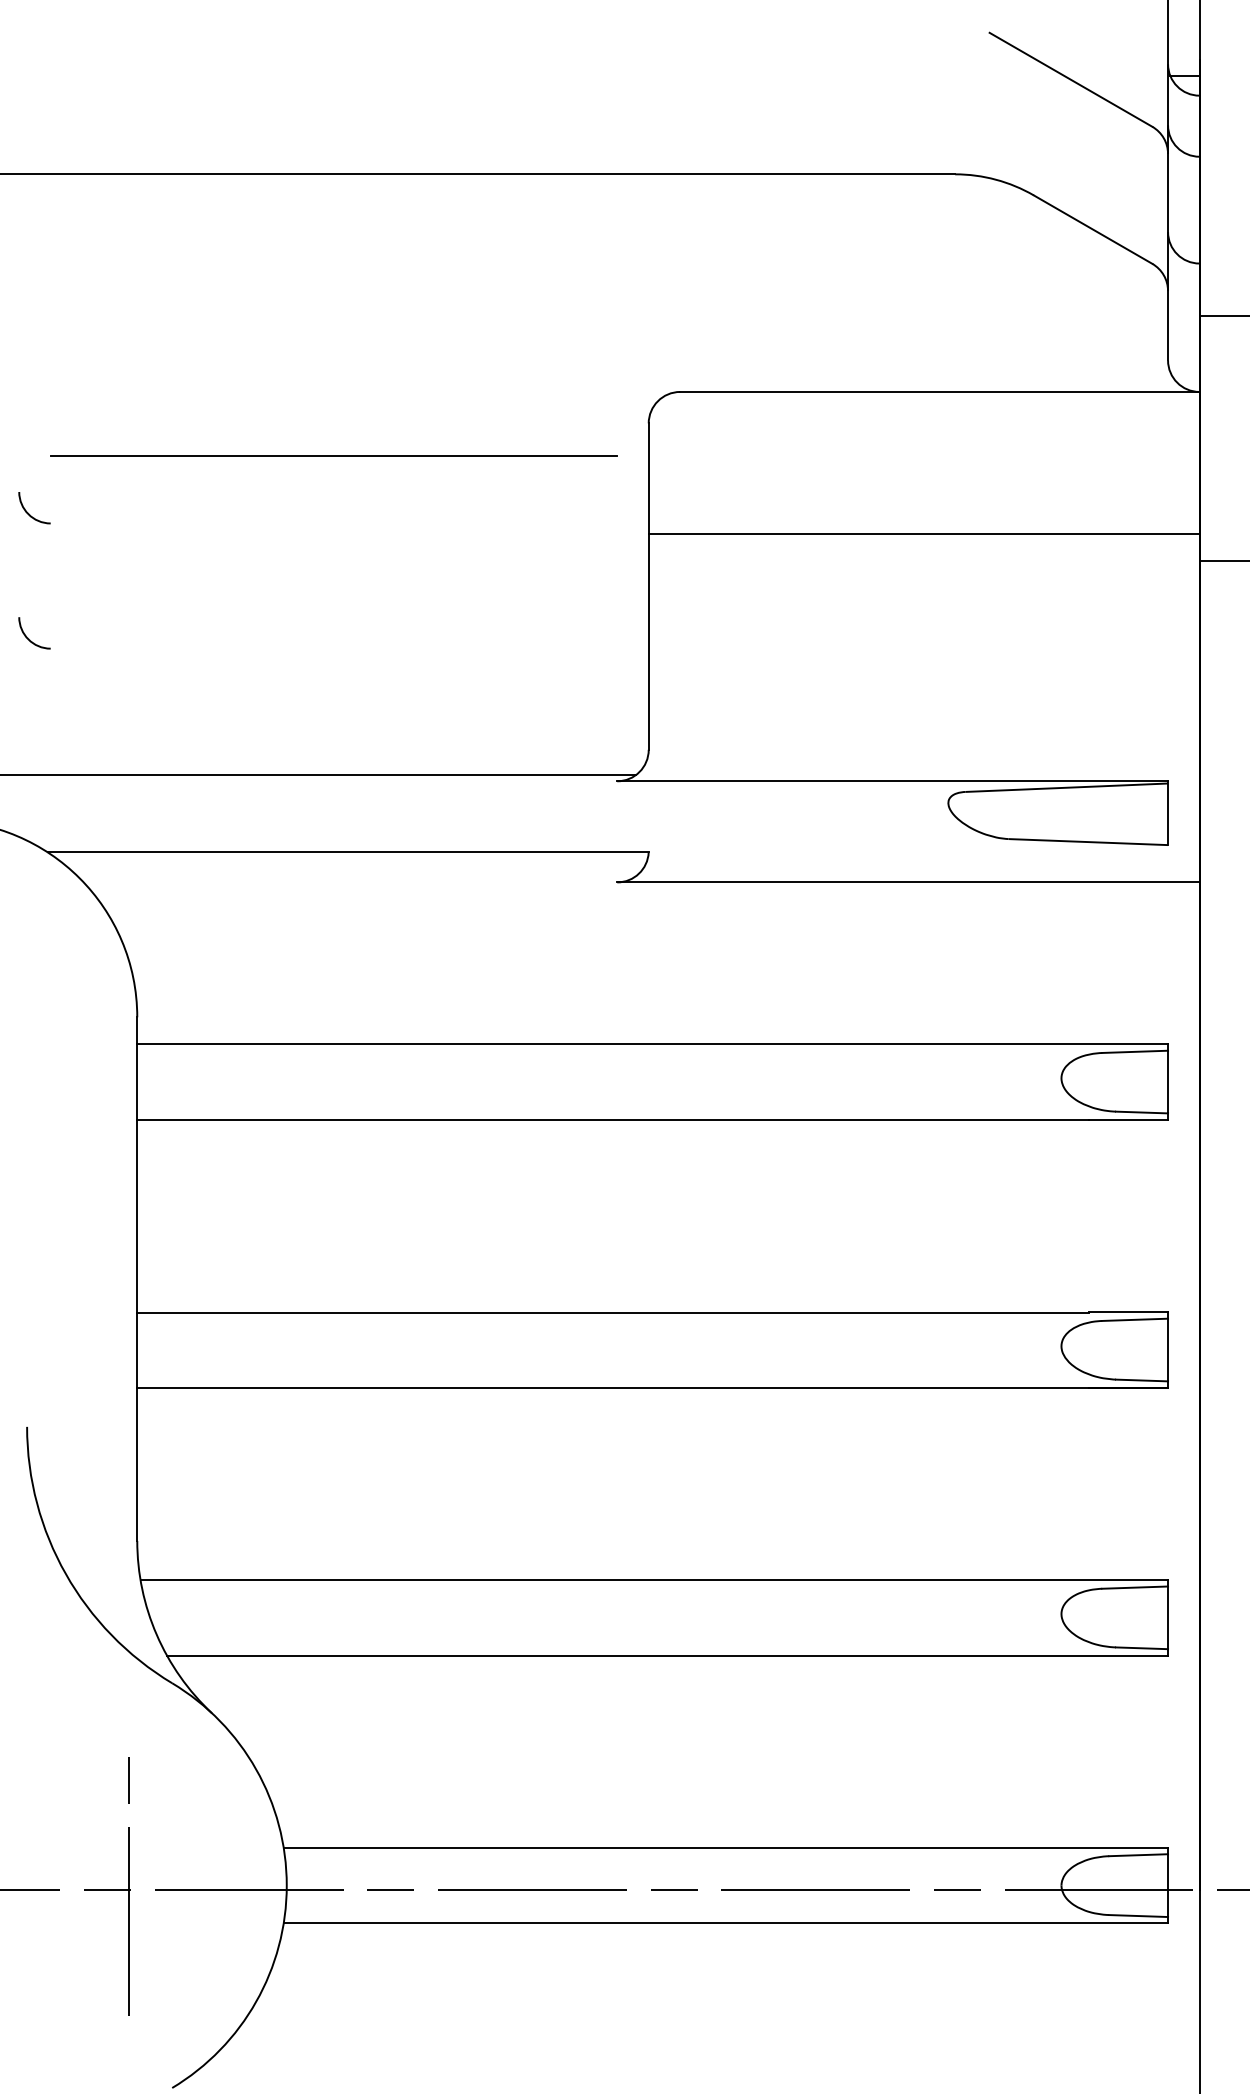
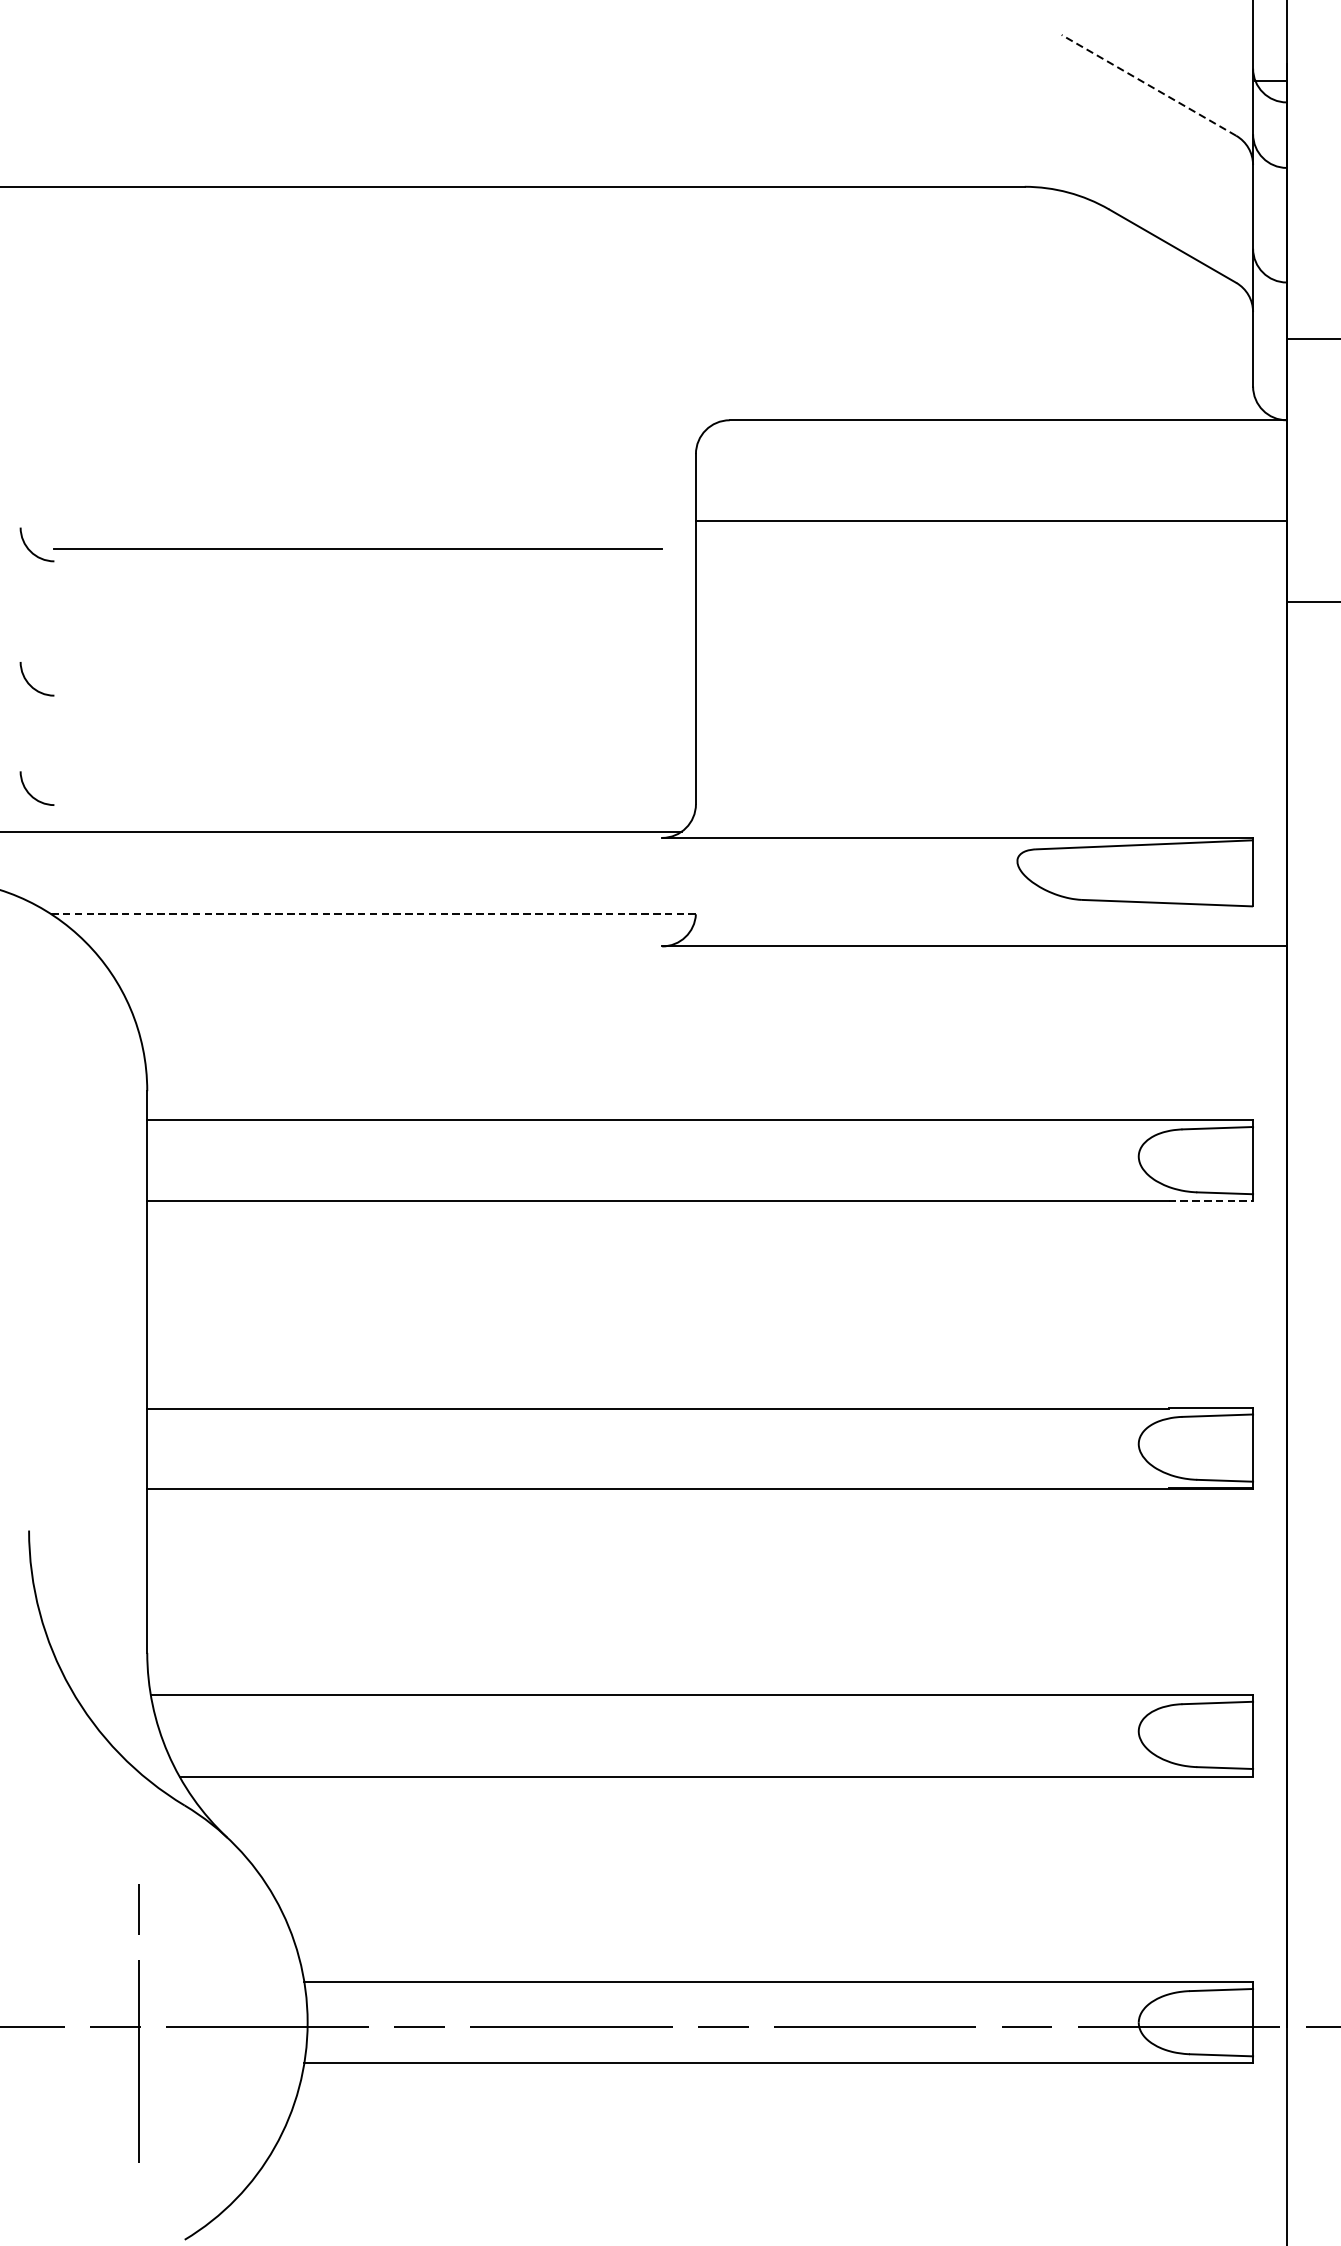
line: (1070, 79) -> (1148, 85), solid -> dashed
line: (333, 455) -> (357, 548), moved
line: (923, 533) -> (990, 520), moved
arc: (29, 740) -> (31, 794), added
line: (347, 852) -> (372, 914), solid -> dashed
line: (1129, 1119) -> (1211, 1200), solid -> dashed

